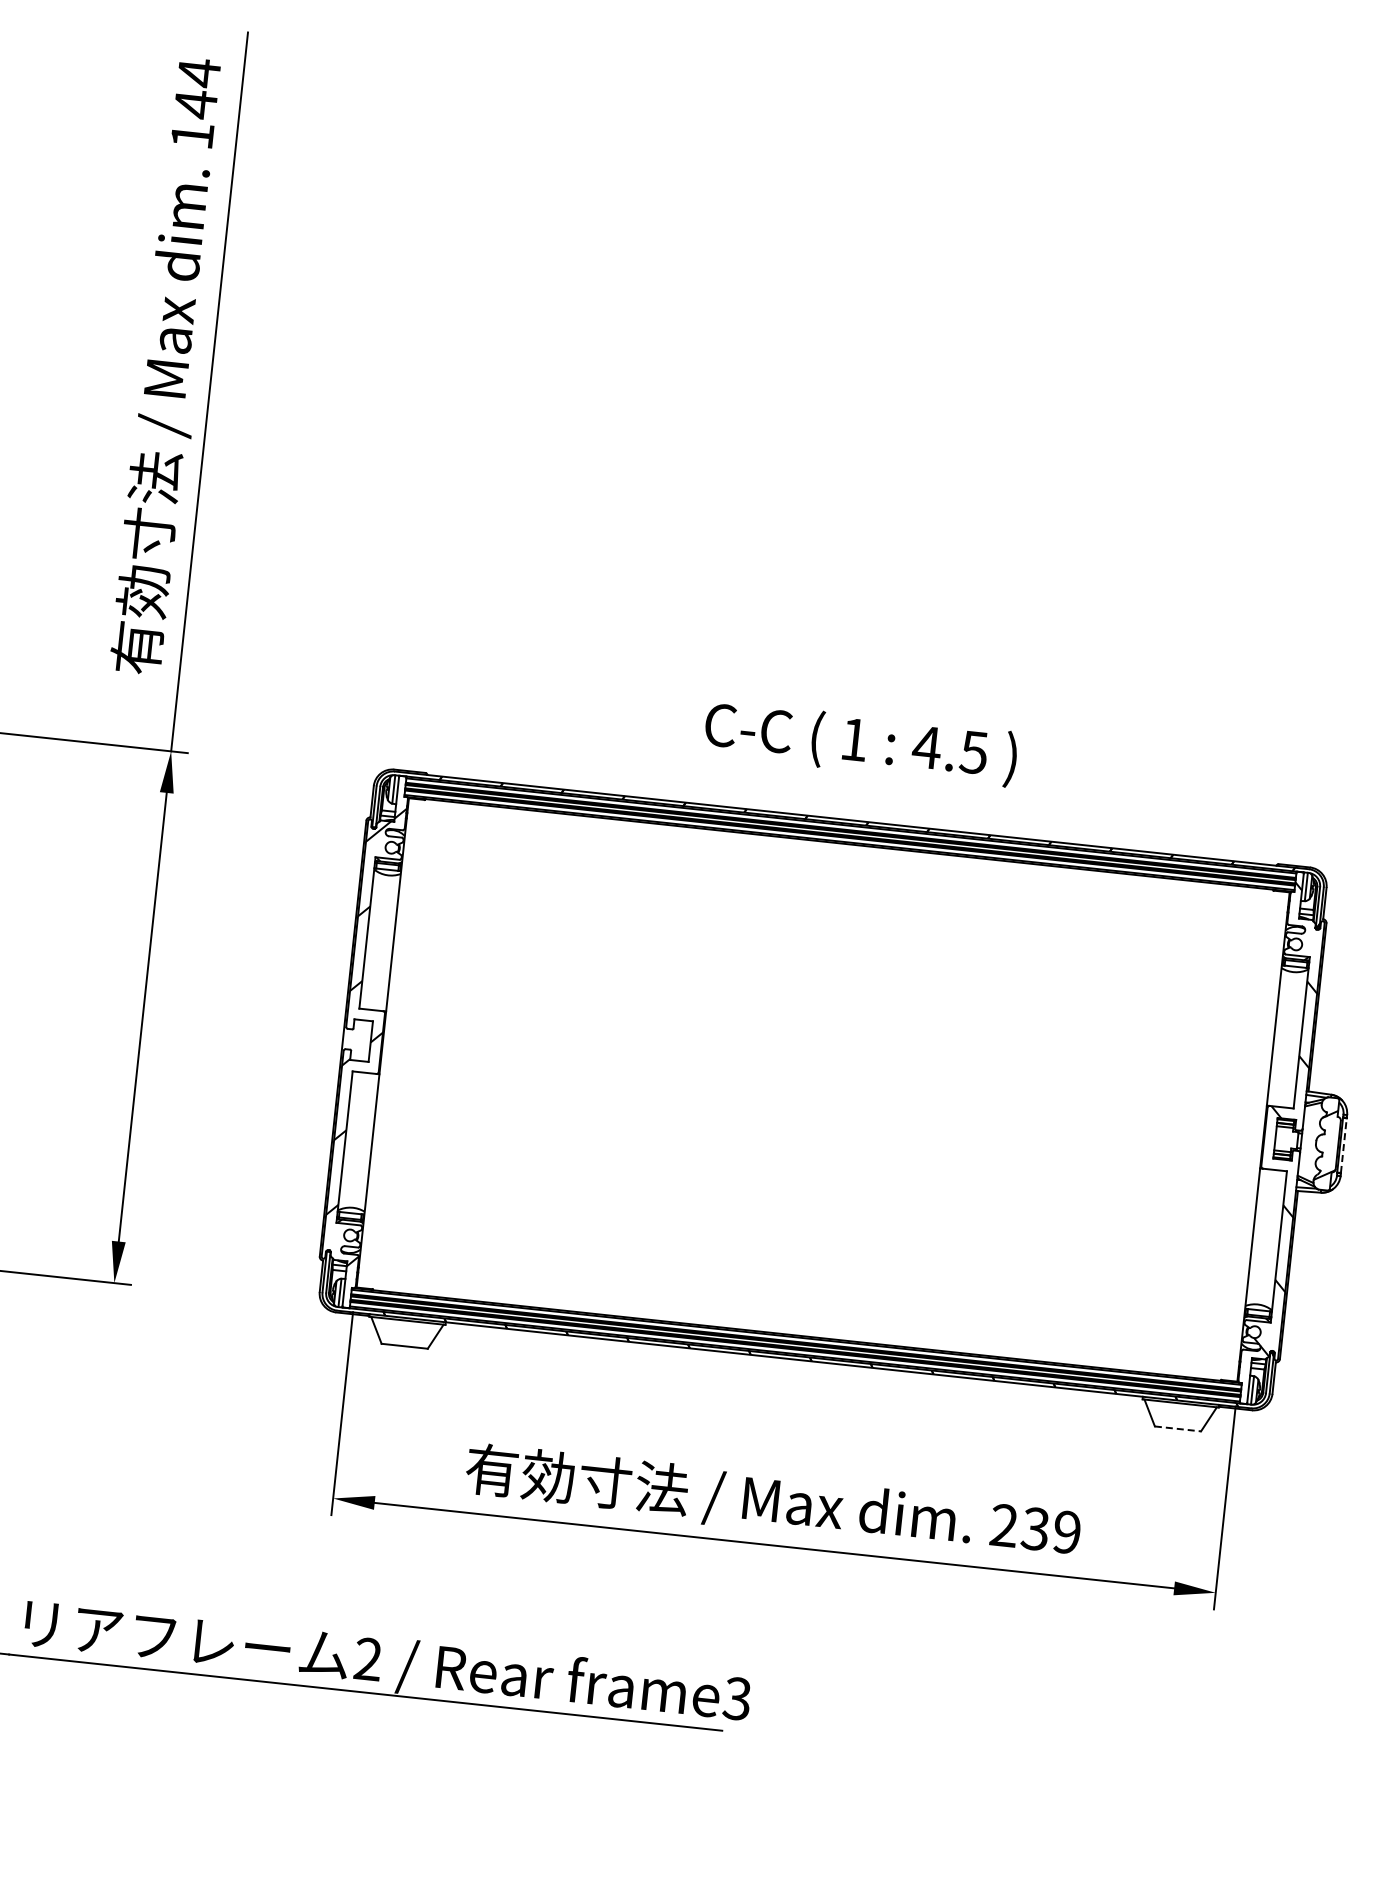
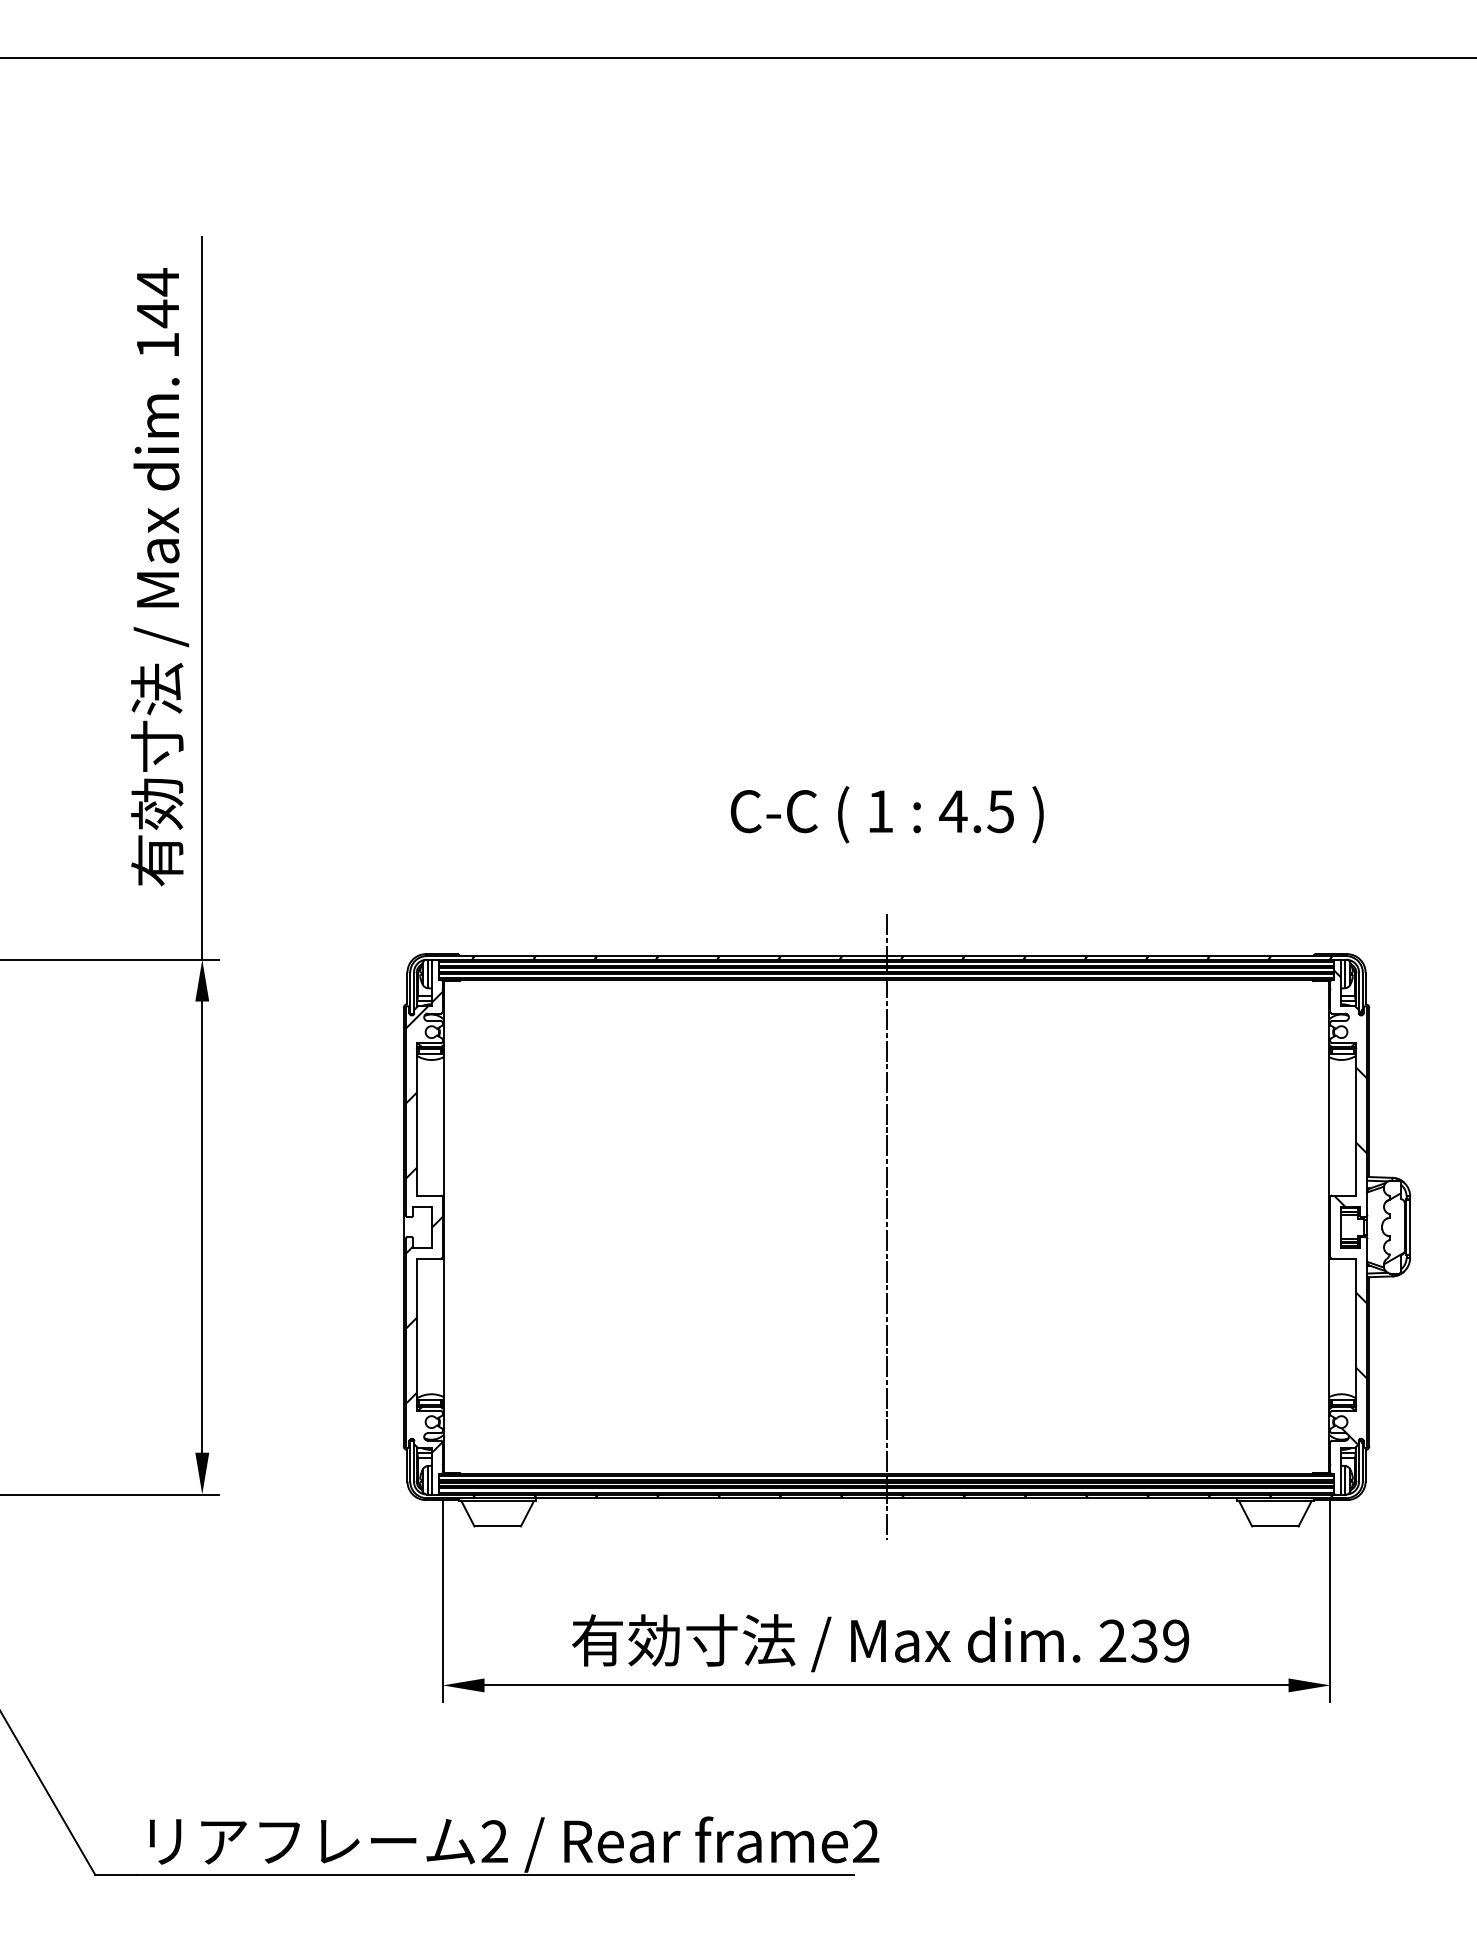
text: (860, 743) -> (886, 814), moved
line: (823, 1090) -> (886, 1227), added
line: (1344, 1145) -> (1410, 1226), dashed -> solid
line: (1178, 1428) -> (1275, 1526), dashed -> solid
text: (736, 1698) -> (865, 1841), frame3 -> frame2

